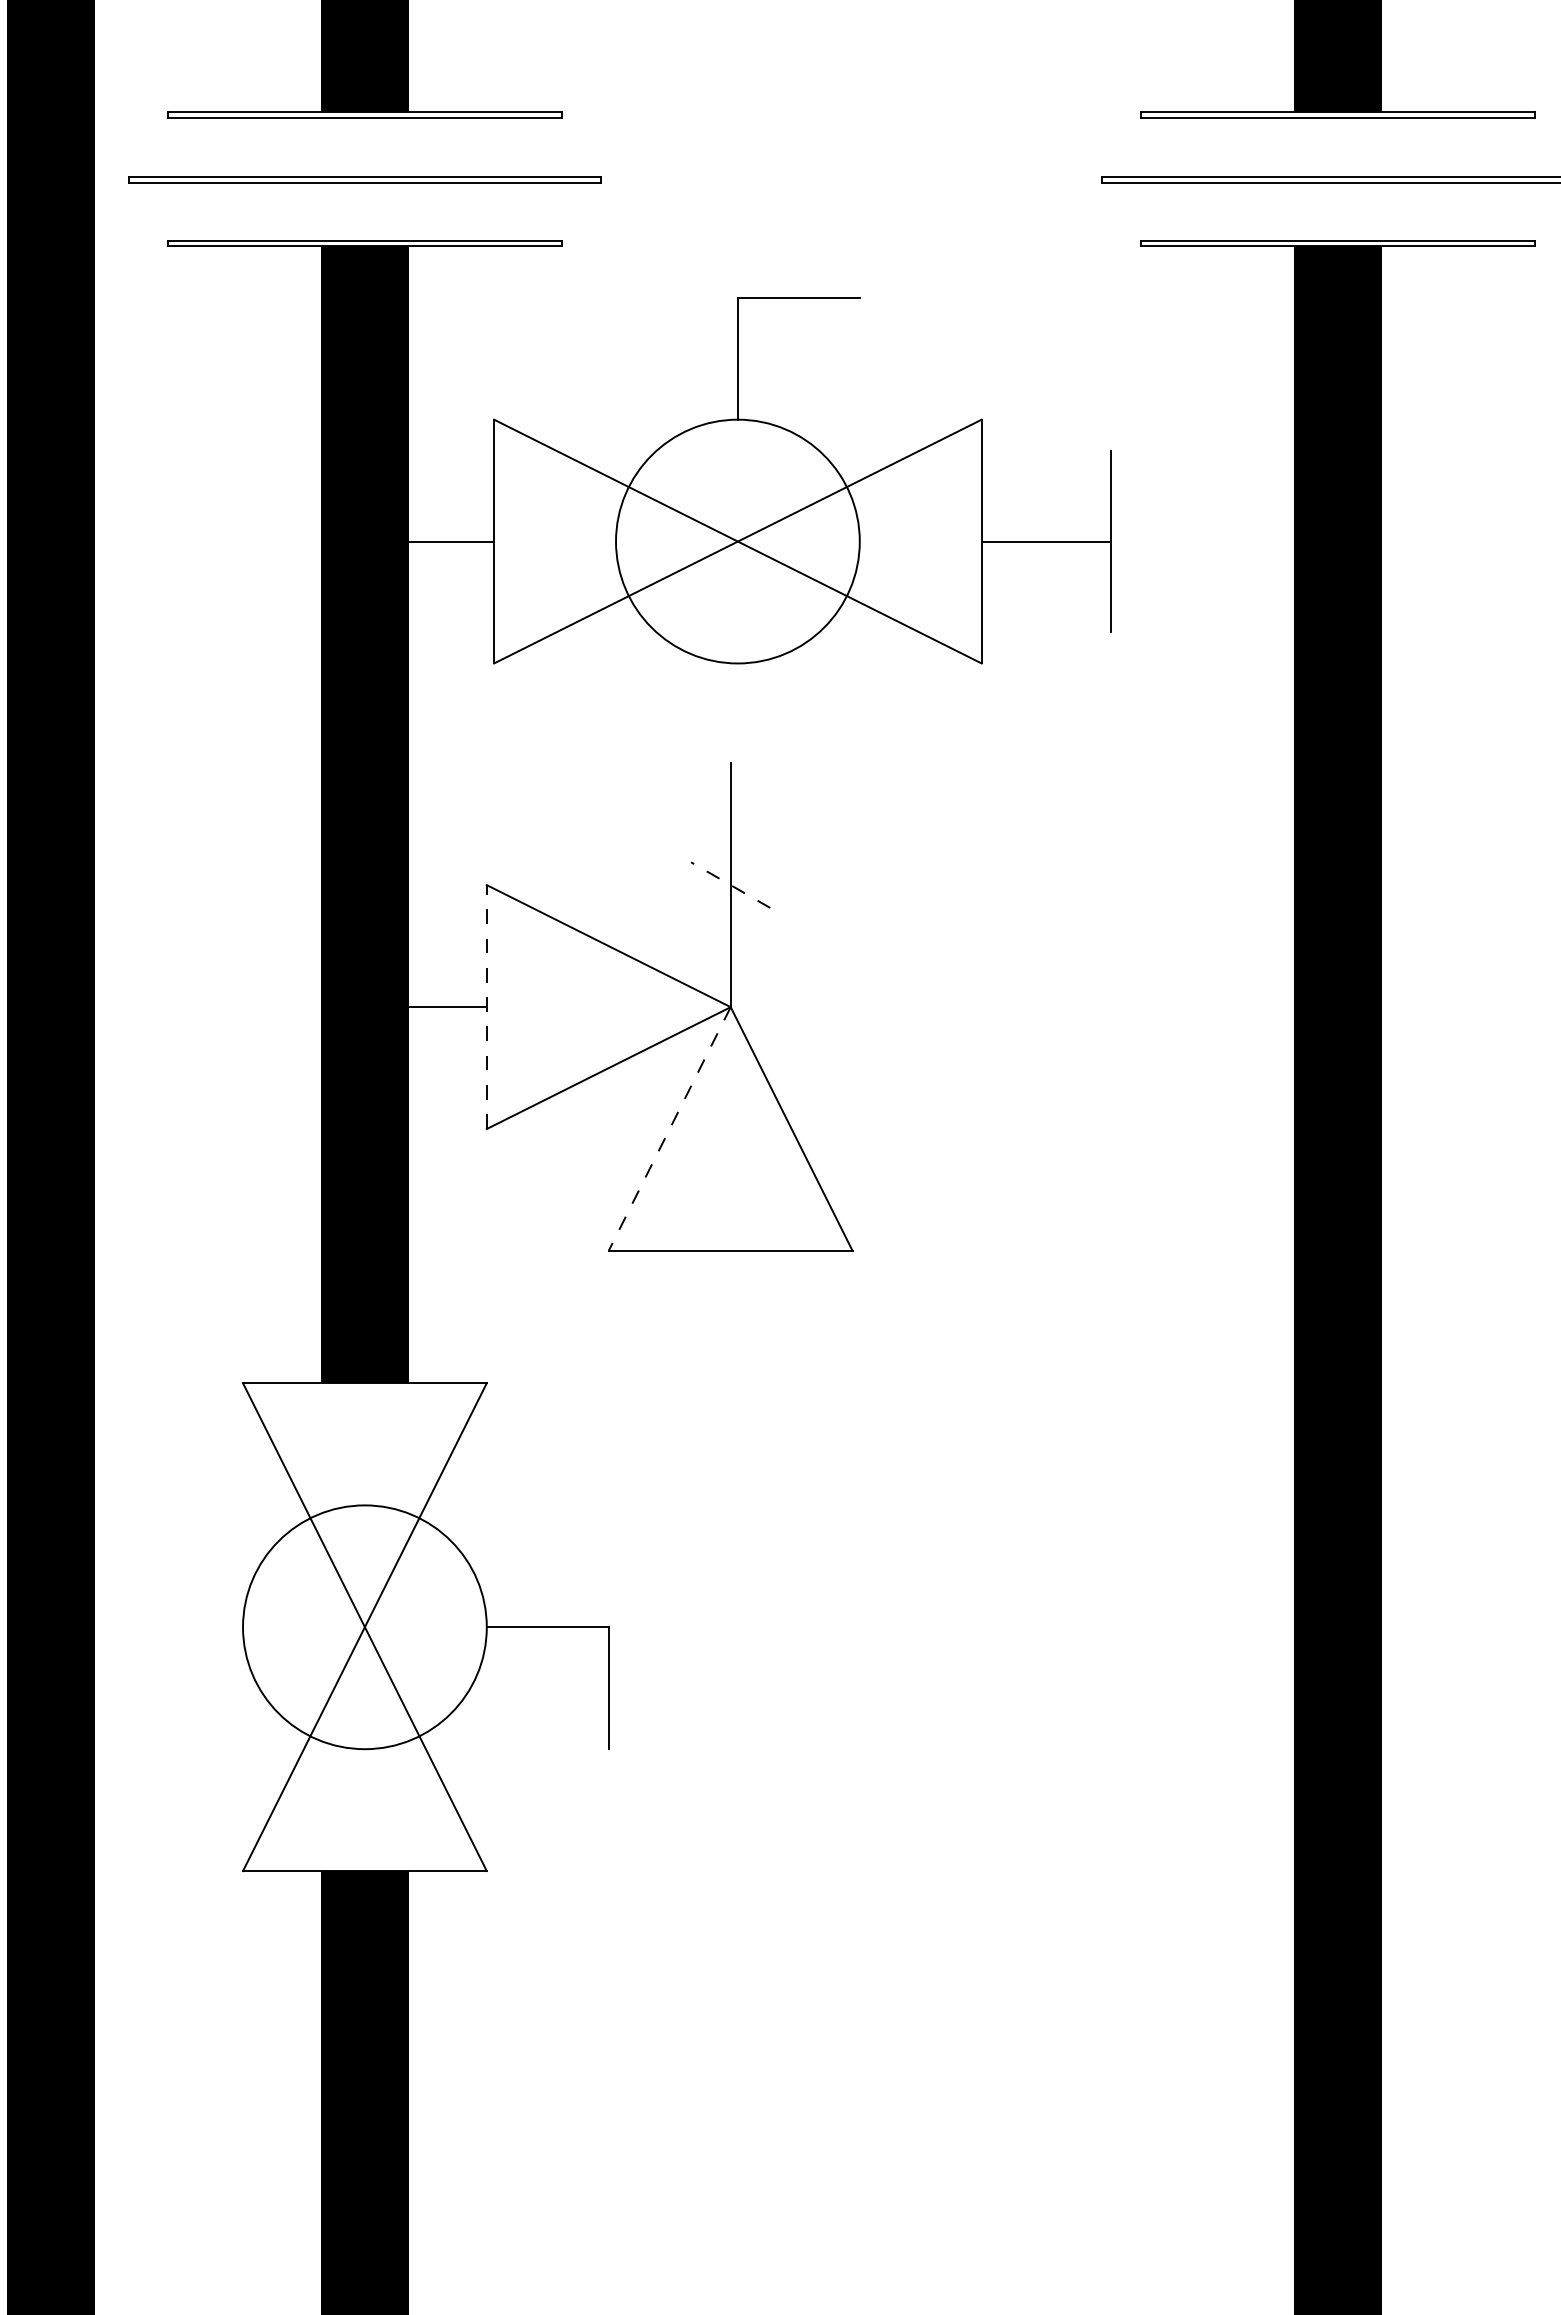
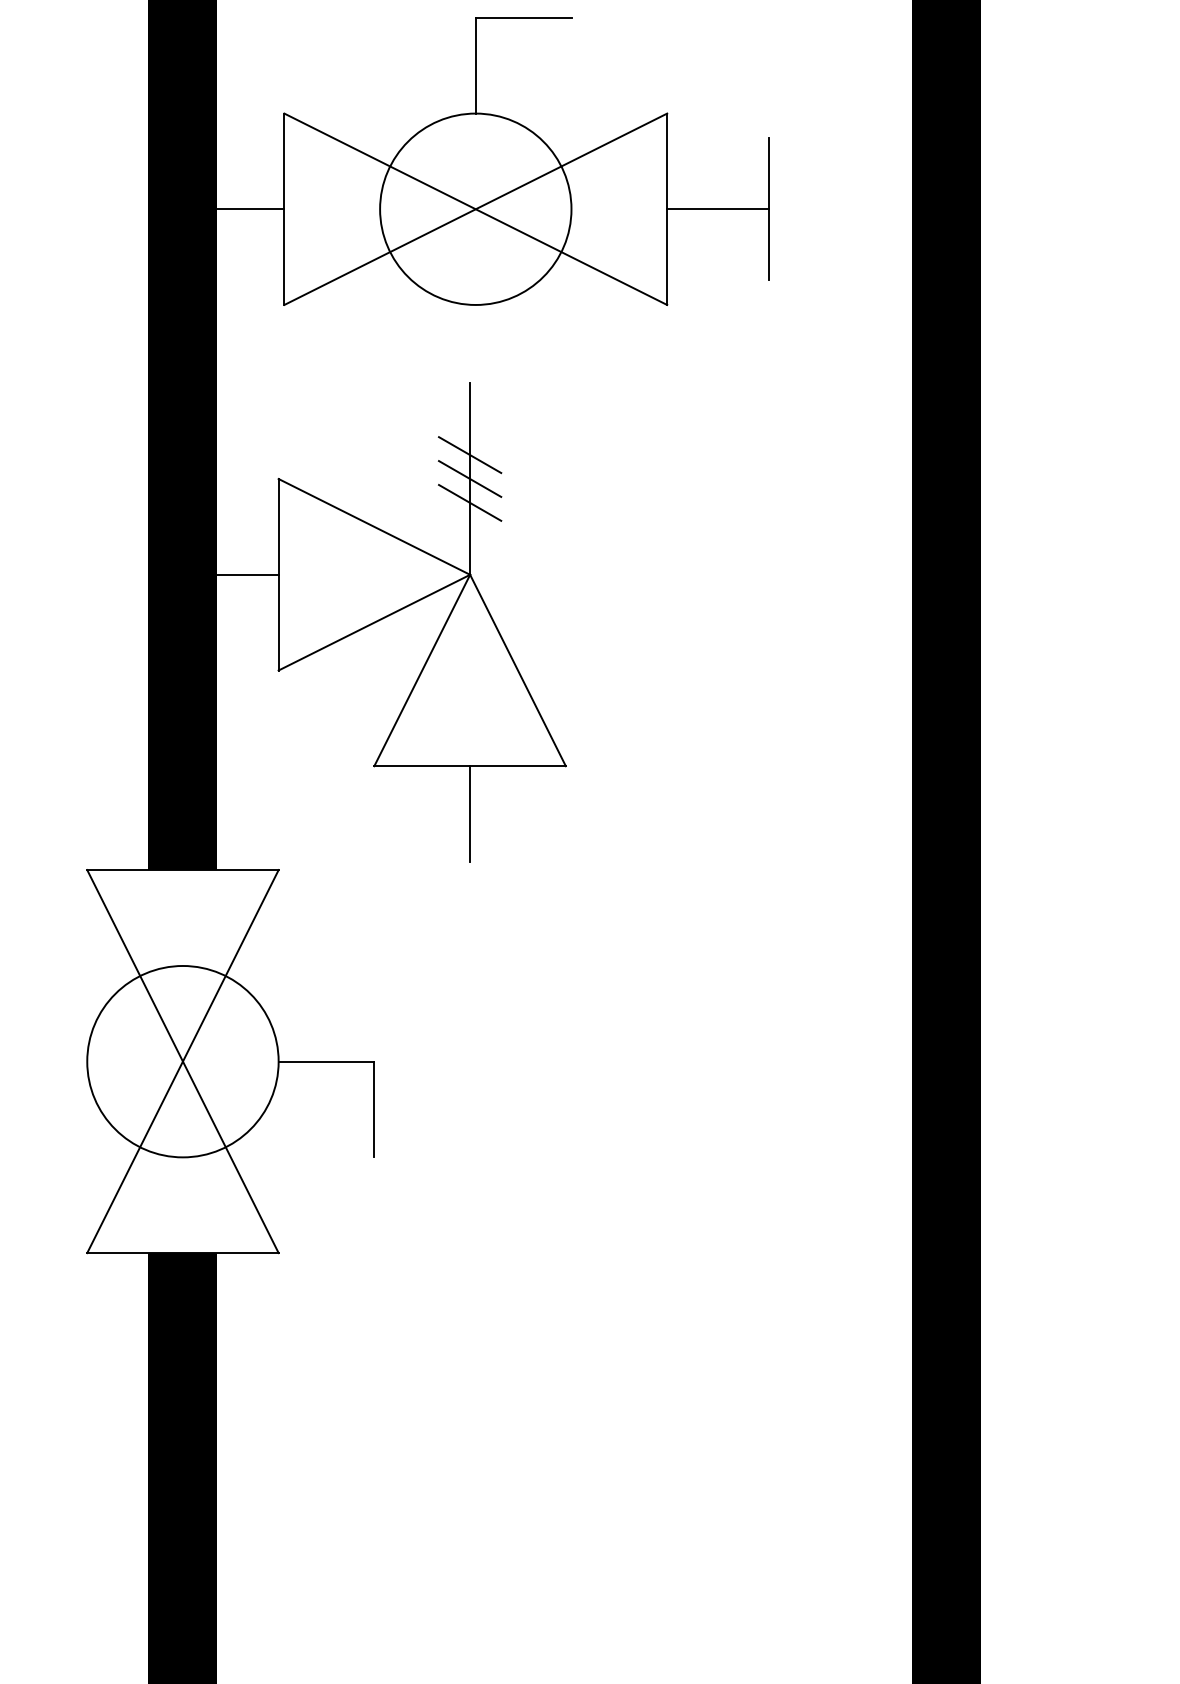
line: (730, 854) -> (469, 454), added
line: (730, 885) -> (469, 479), dashed -> solid
line: (730, 915) -> (469, 502), added
line: (486, 1007) -> (278, 575), dashed -> solid
line: (669, 1129) -> (422, 670), dashed -> solid
line: (730, 1311) -> (469, 813), added

